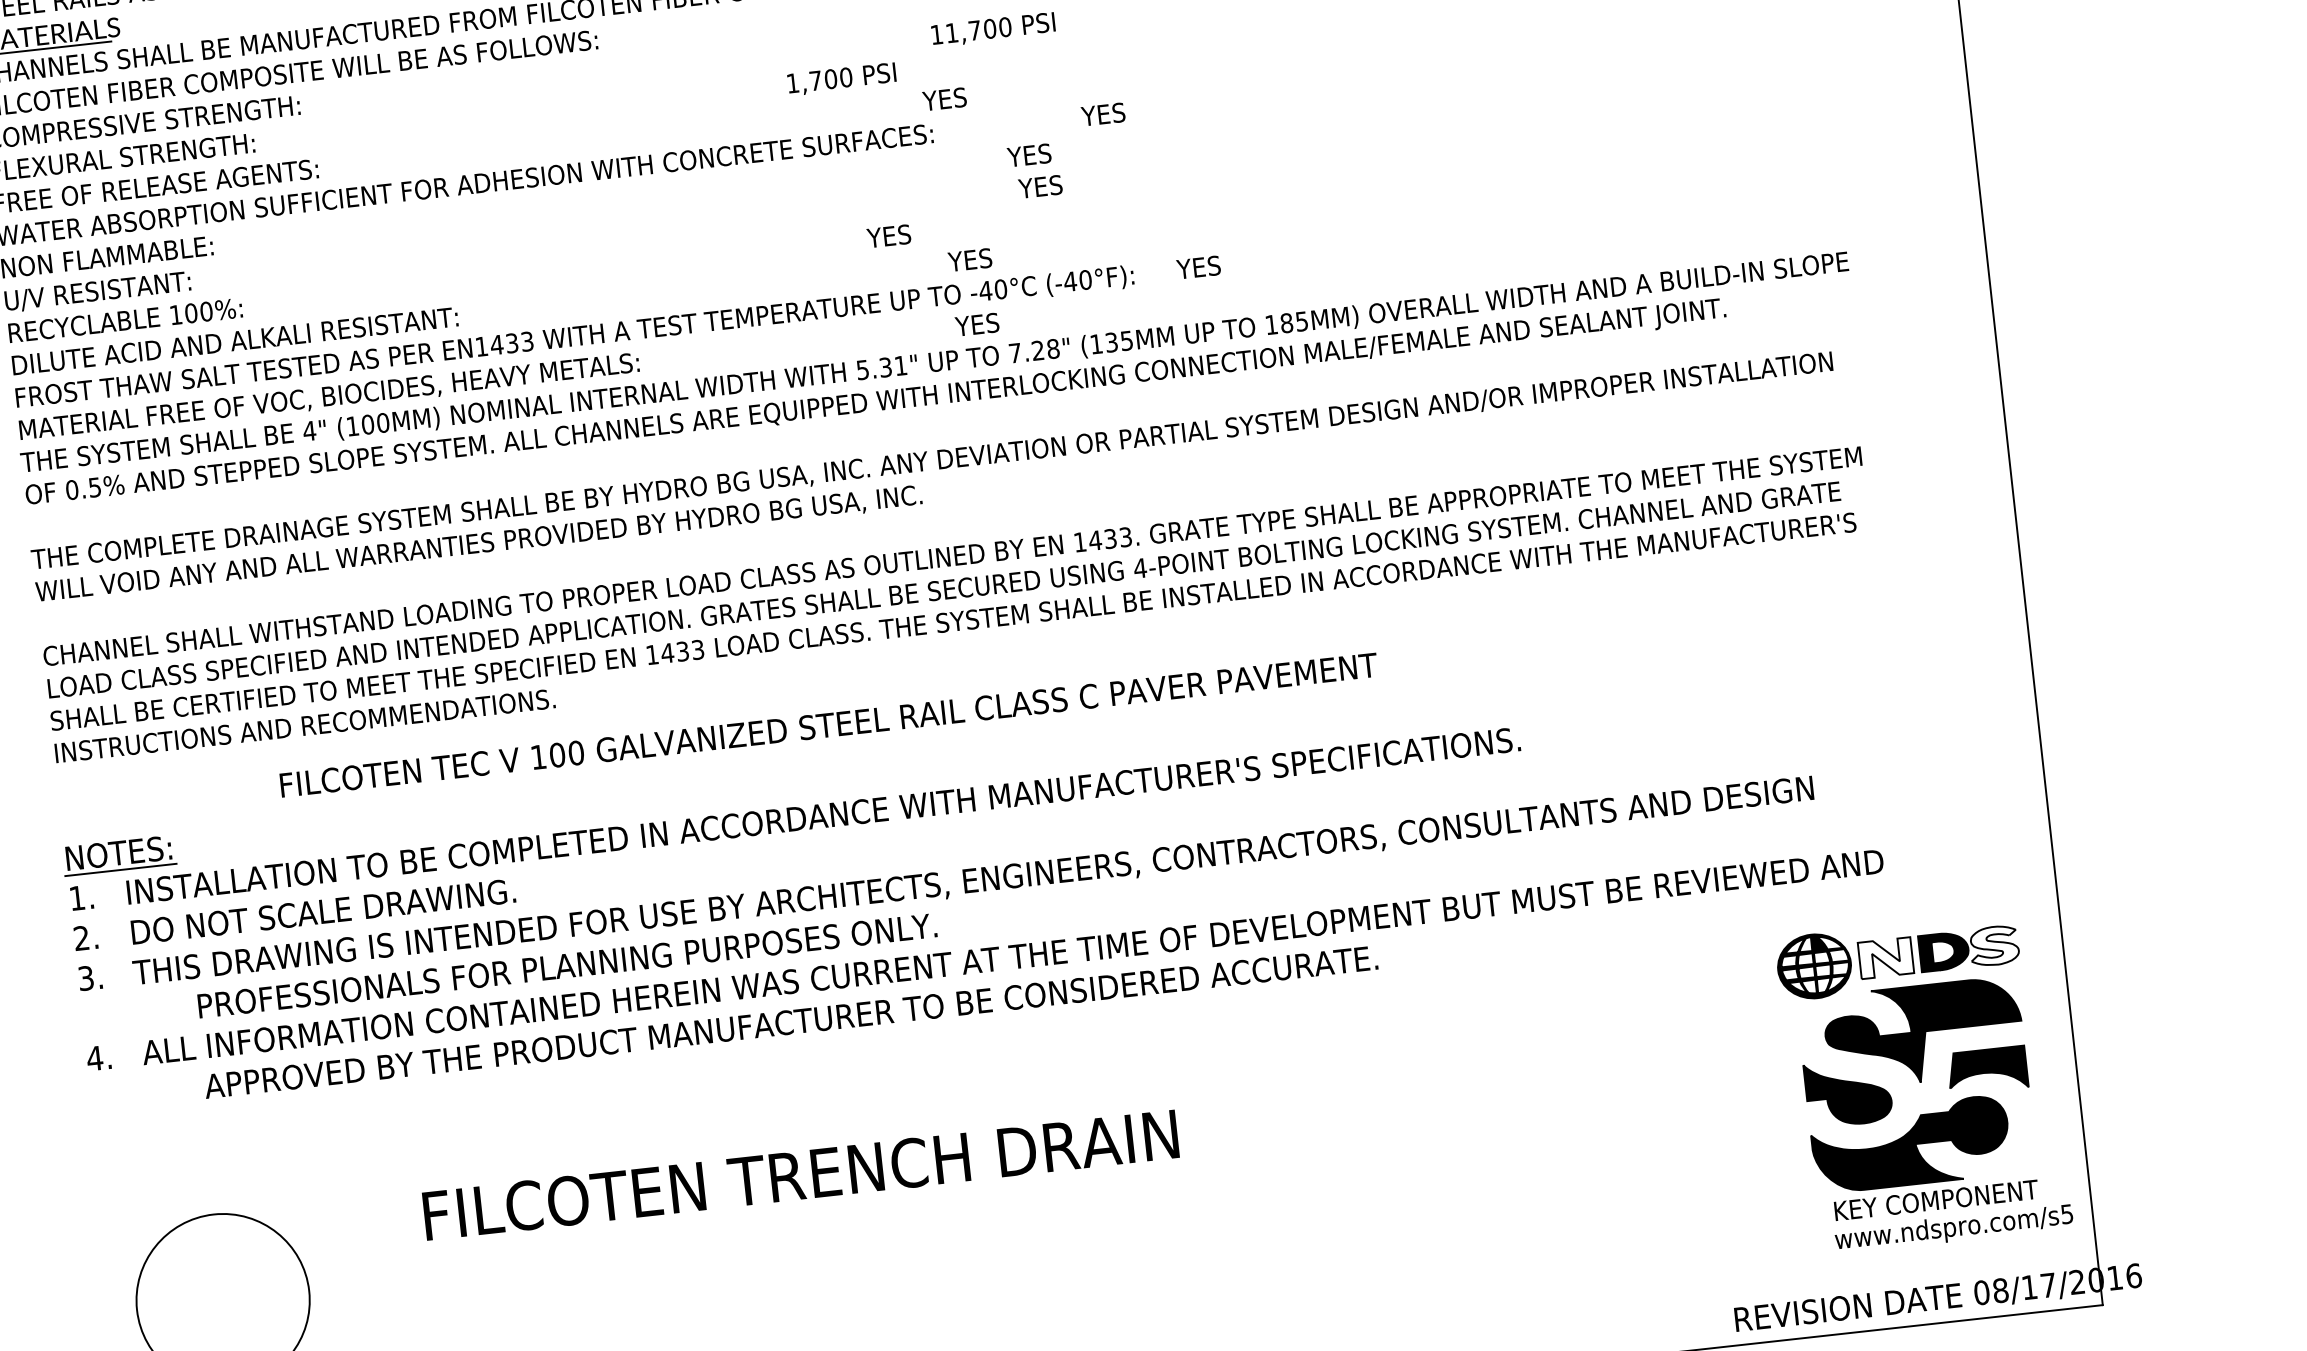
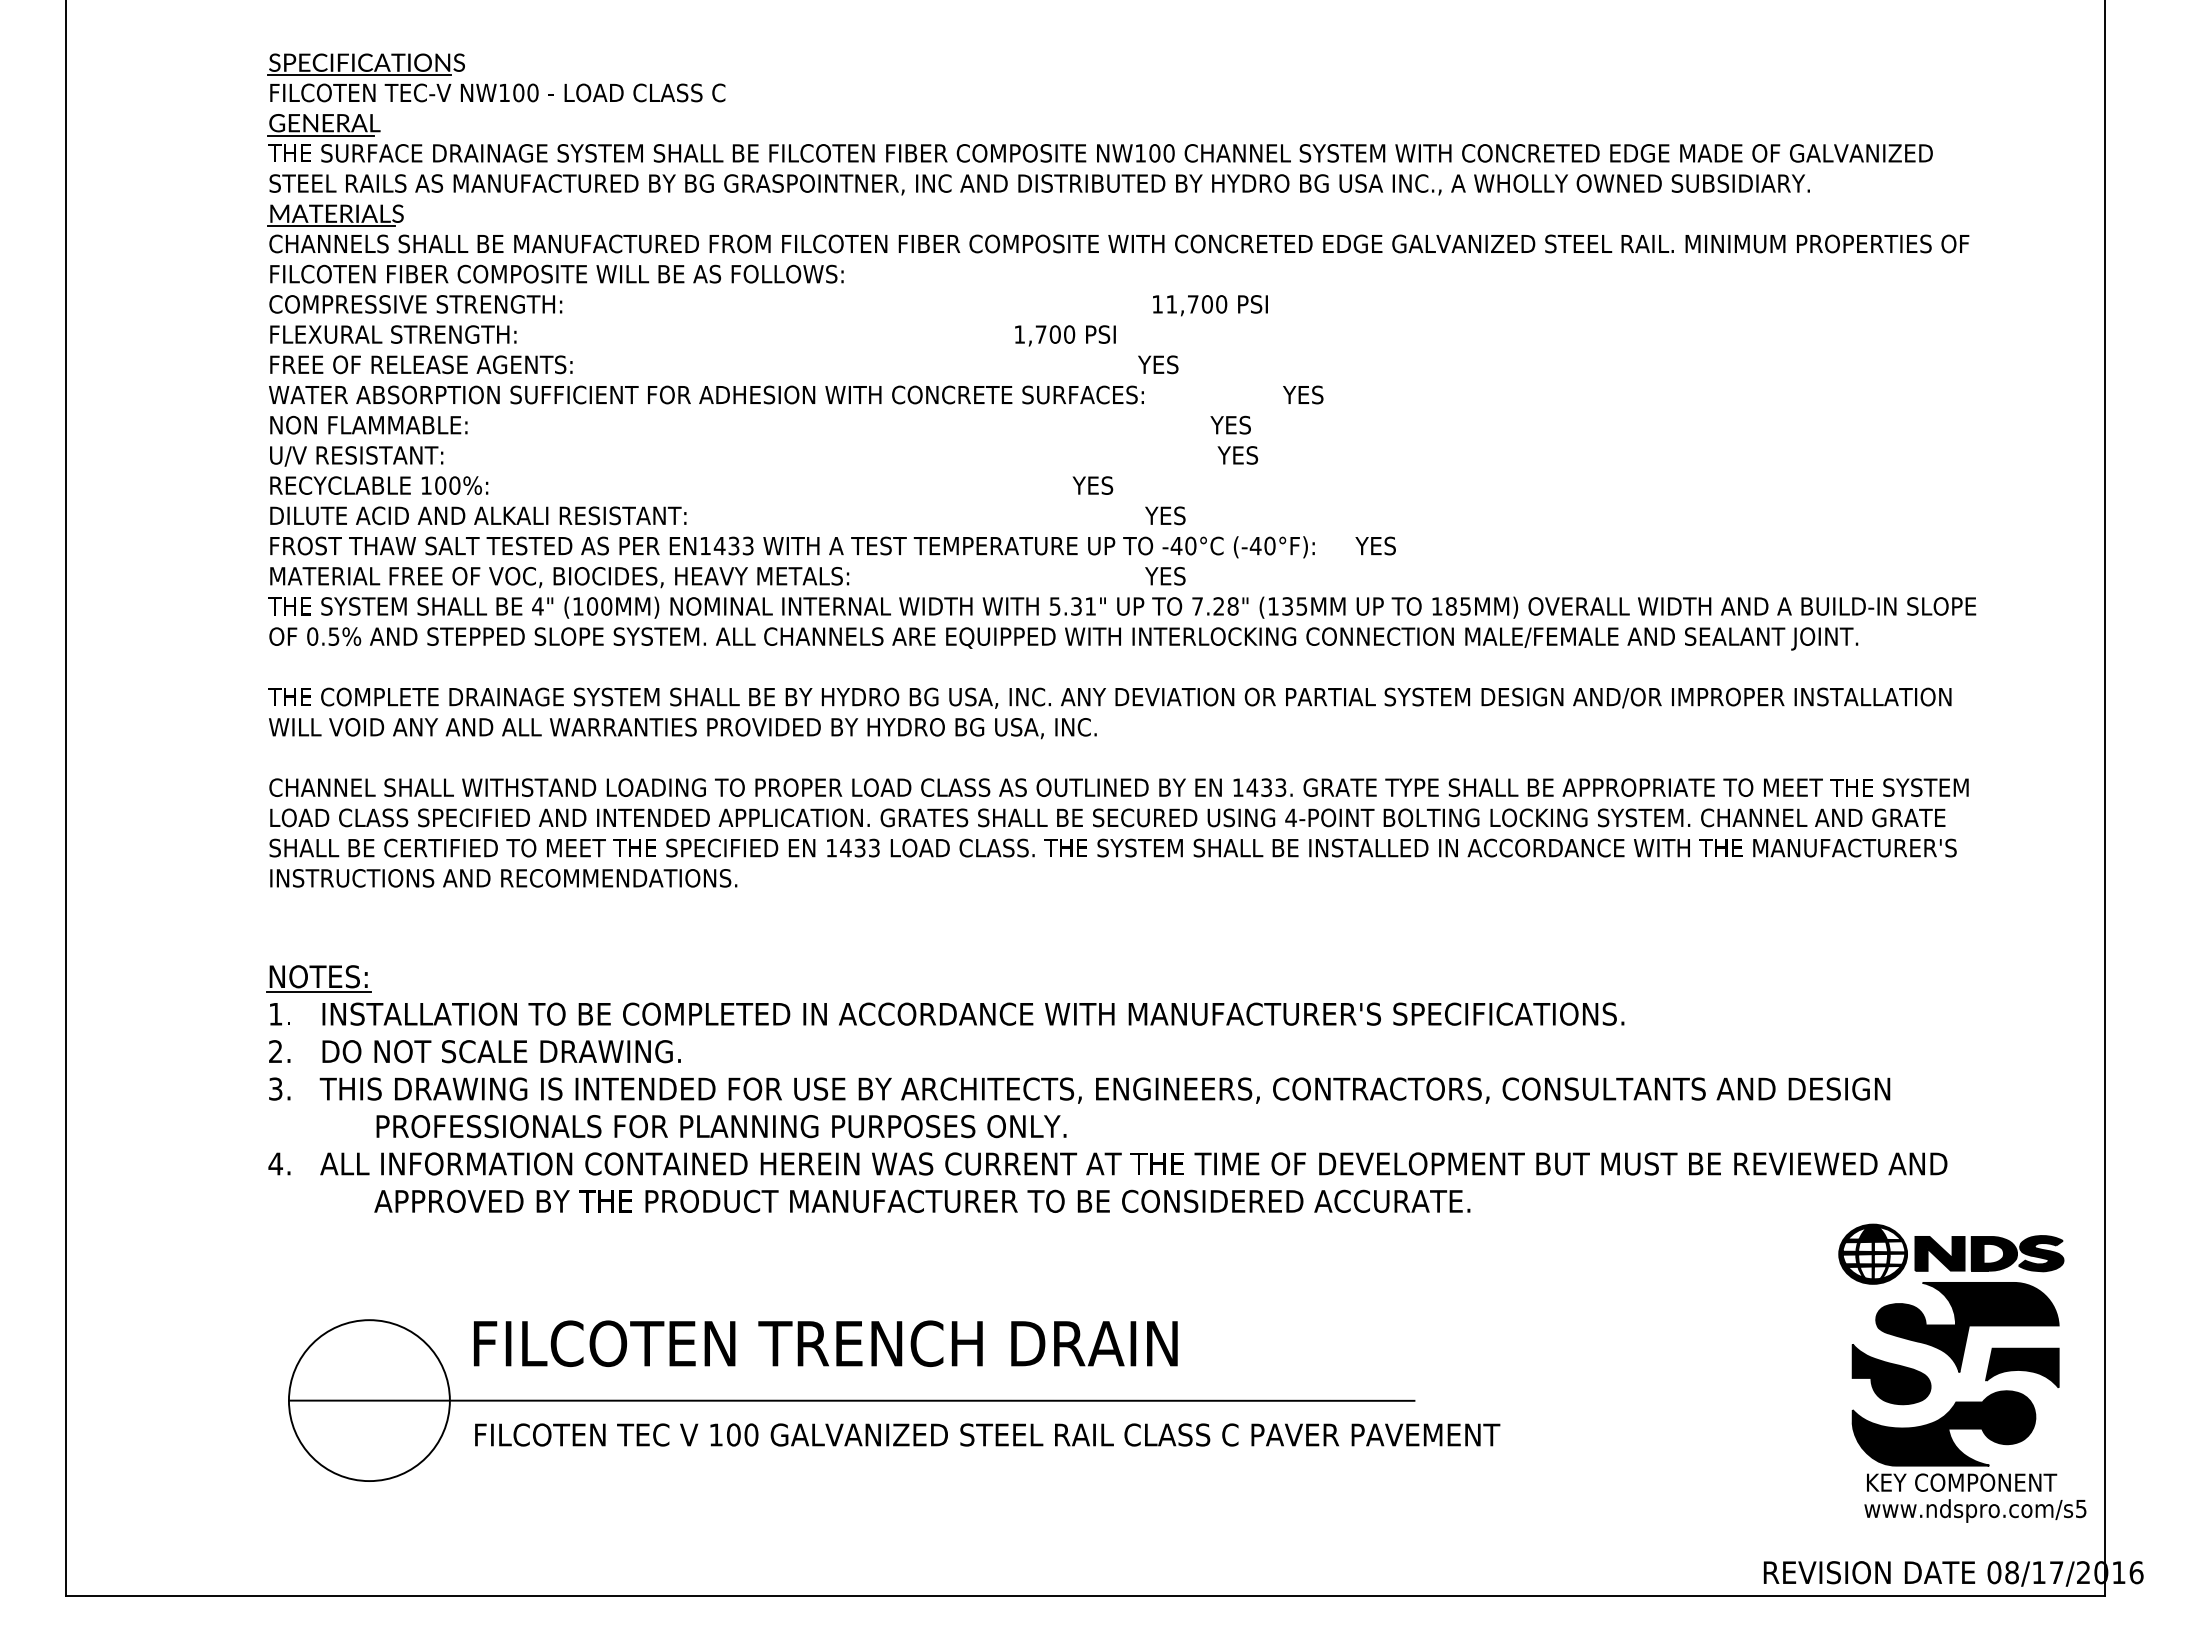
text: (828, 724) -> (987, 1434), moved
fill: (1993, 945) -> (2040, 1253), added
fill: (1885, 957) -> (1939, 1253), added
text: (800, 1175) -> (825, 1343), moved
line: (738, 1243) -> (851, 1400), added

